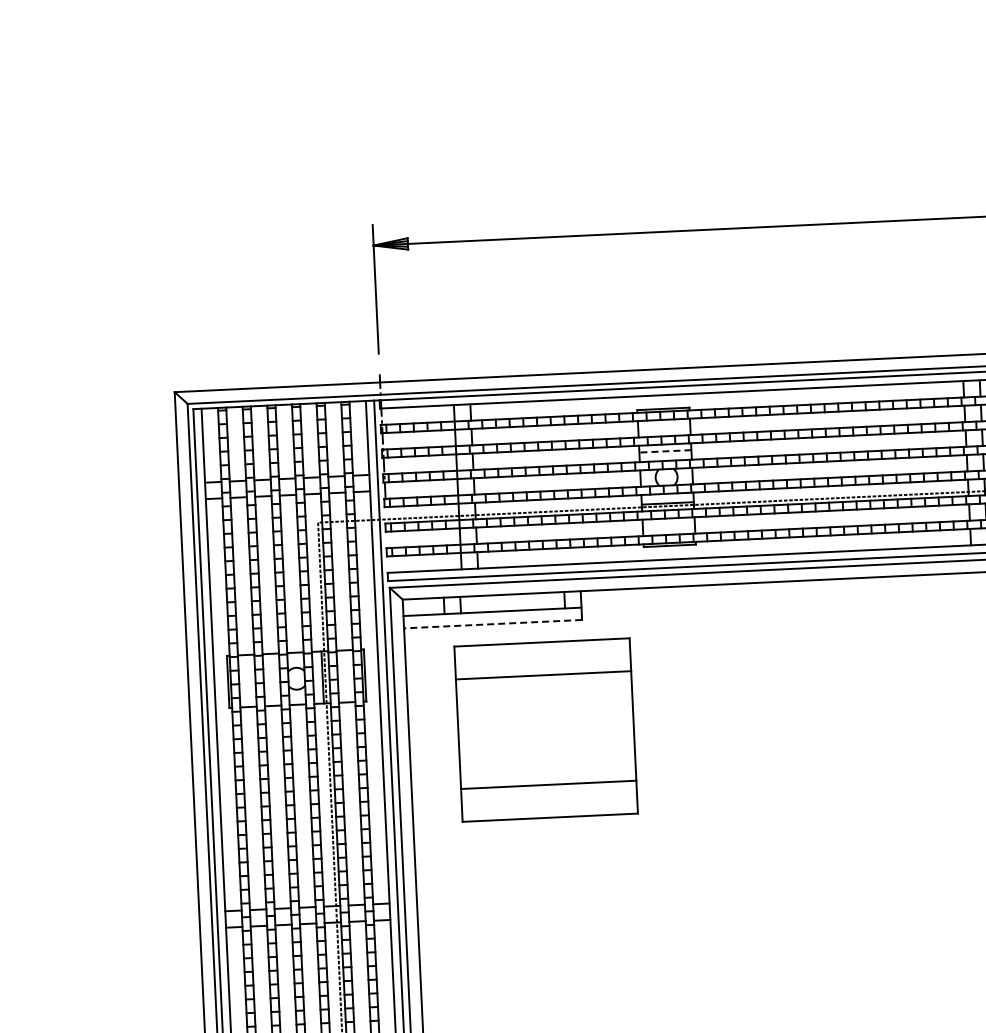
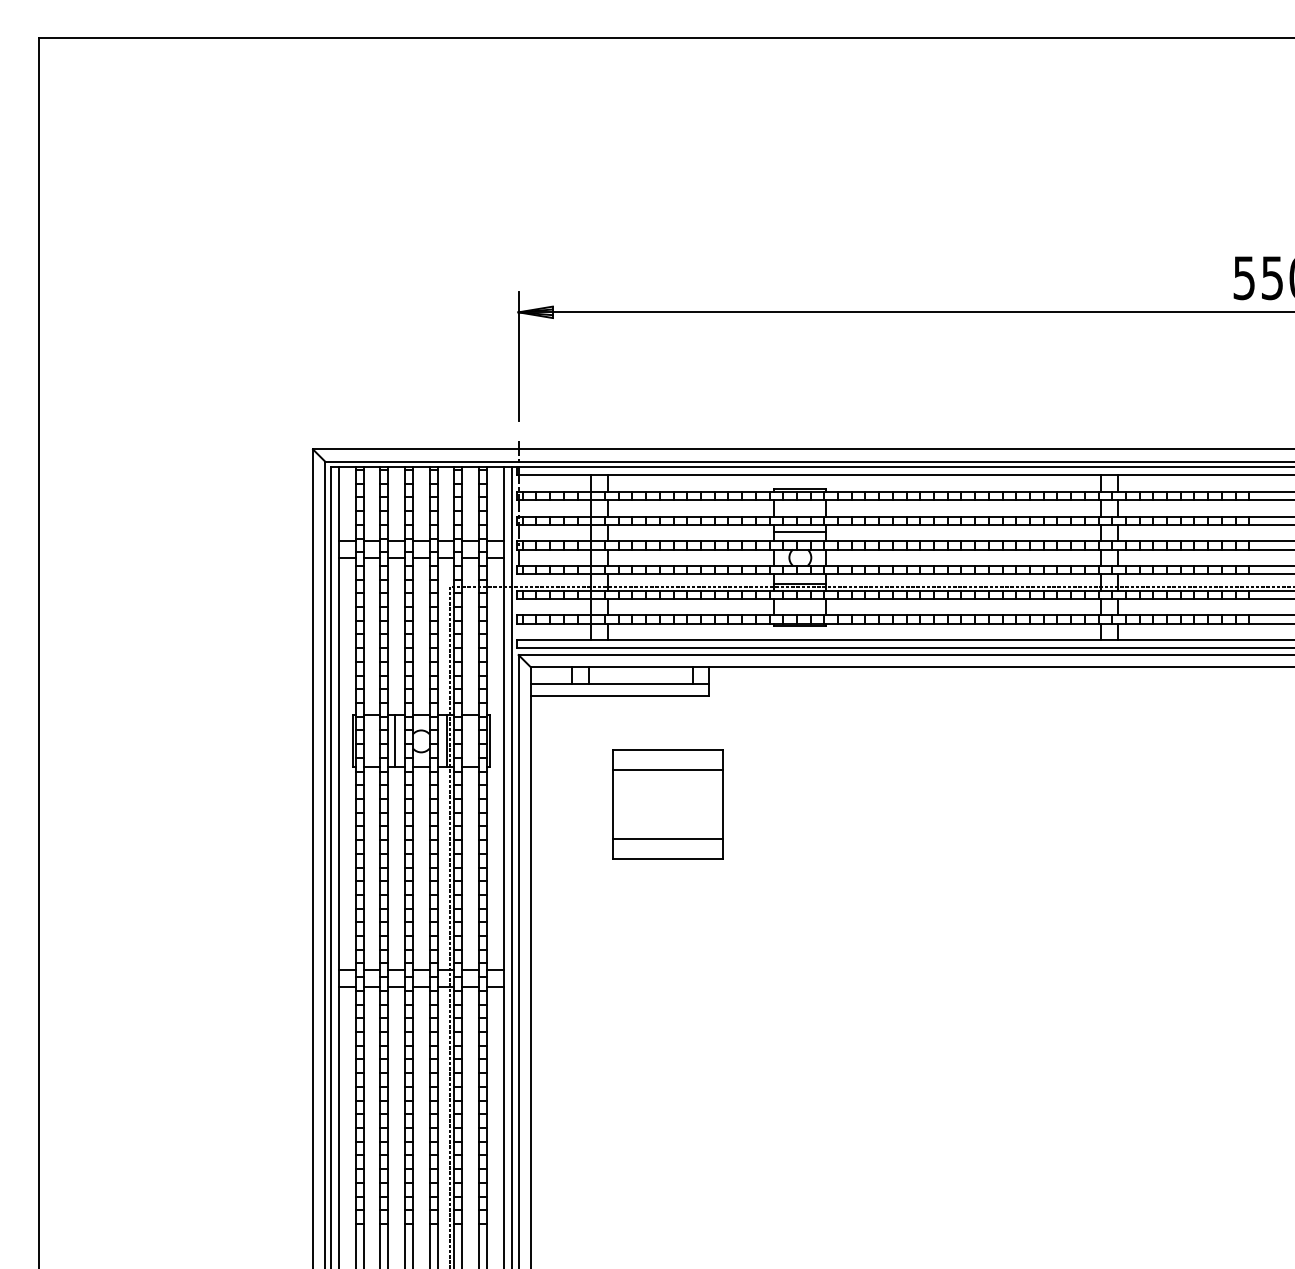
line: (664, 451) -> (799, 531), dashed -> solid
line: (492, 624) -> (619, 696), dashed -> solid
line: (270, 680) -> (395, 741), added
part: (545, 730) -> (667, 804), size x0.62

